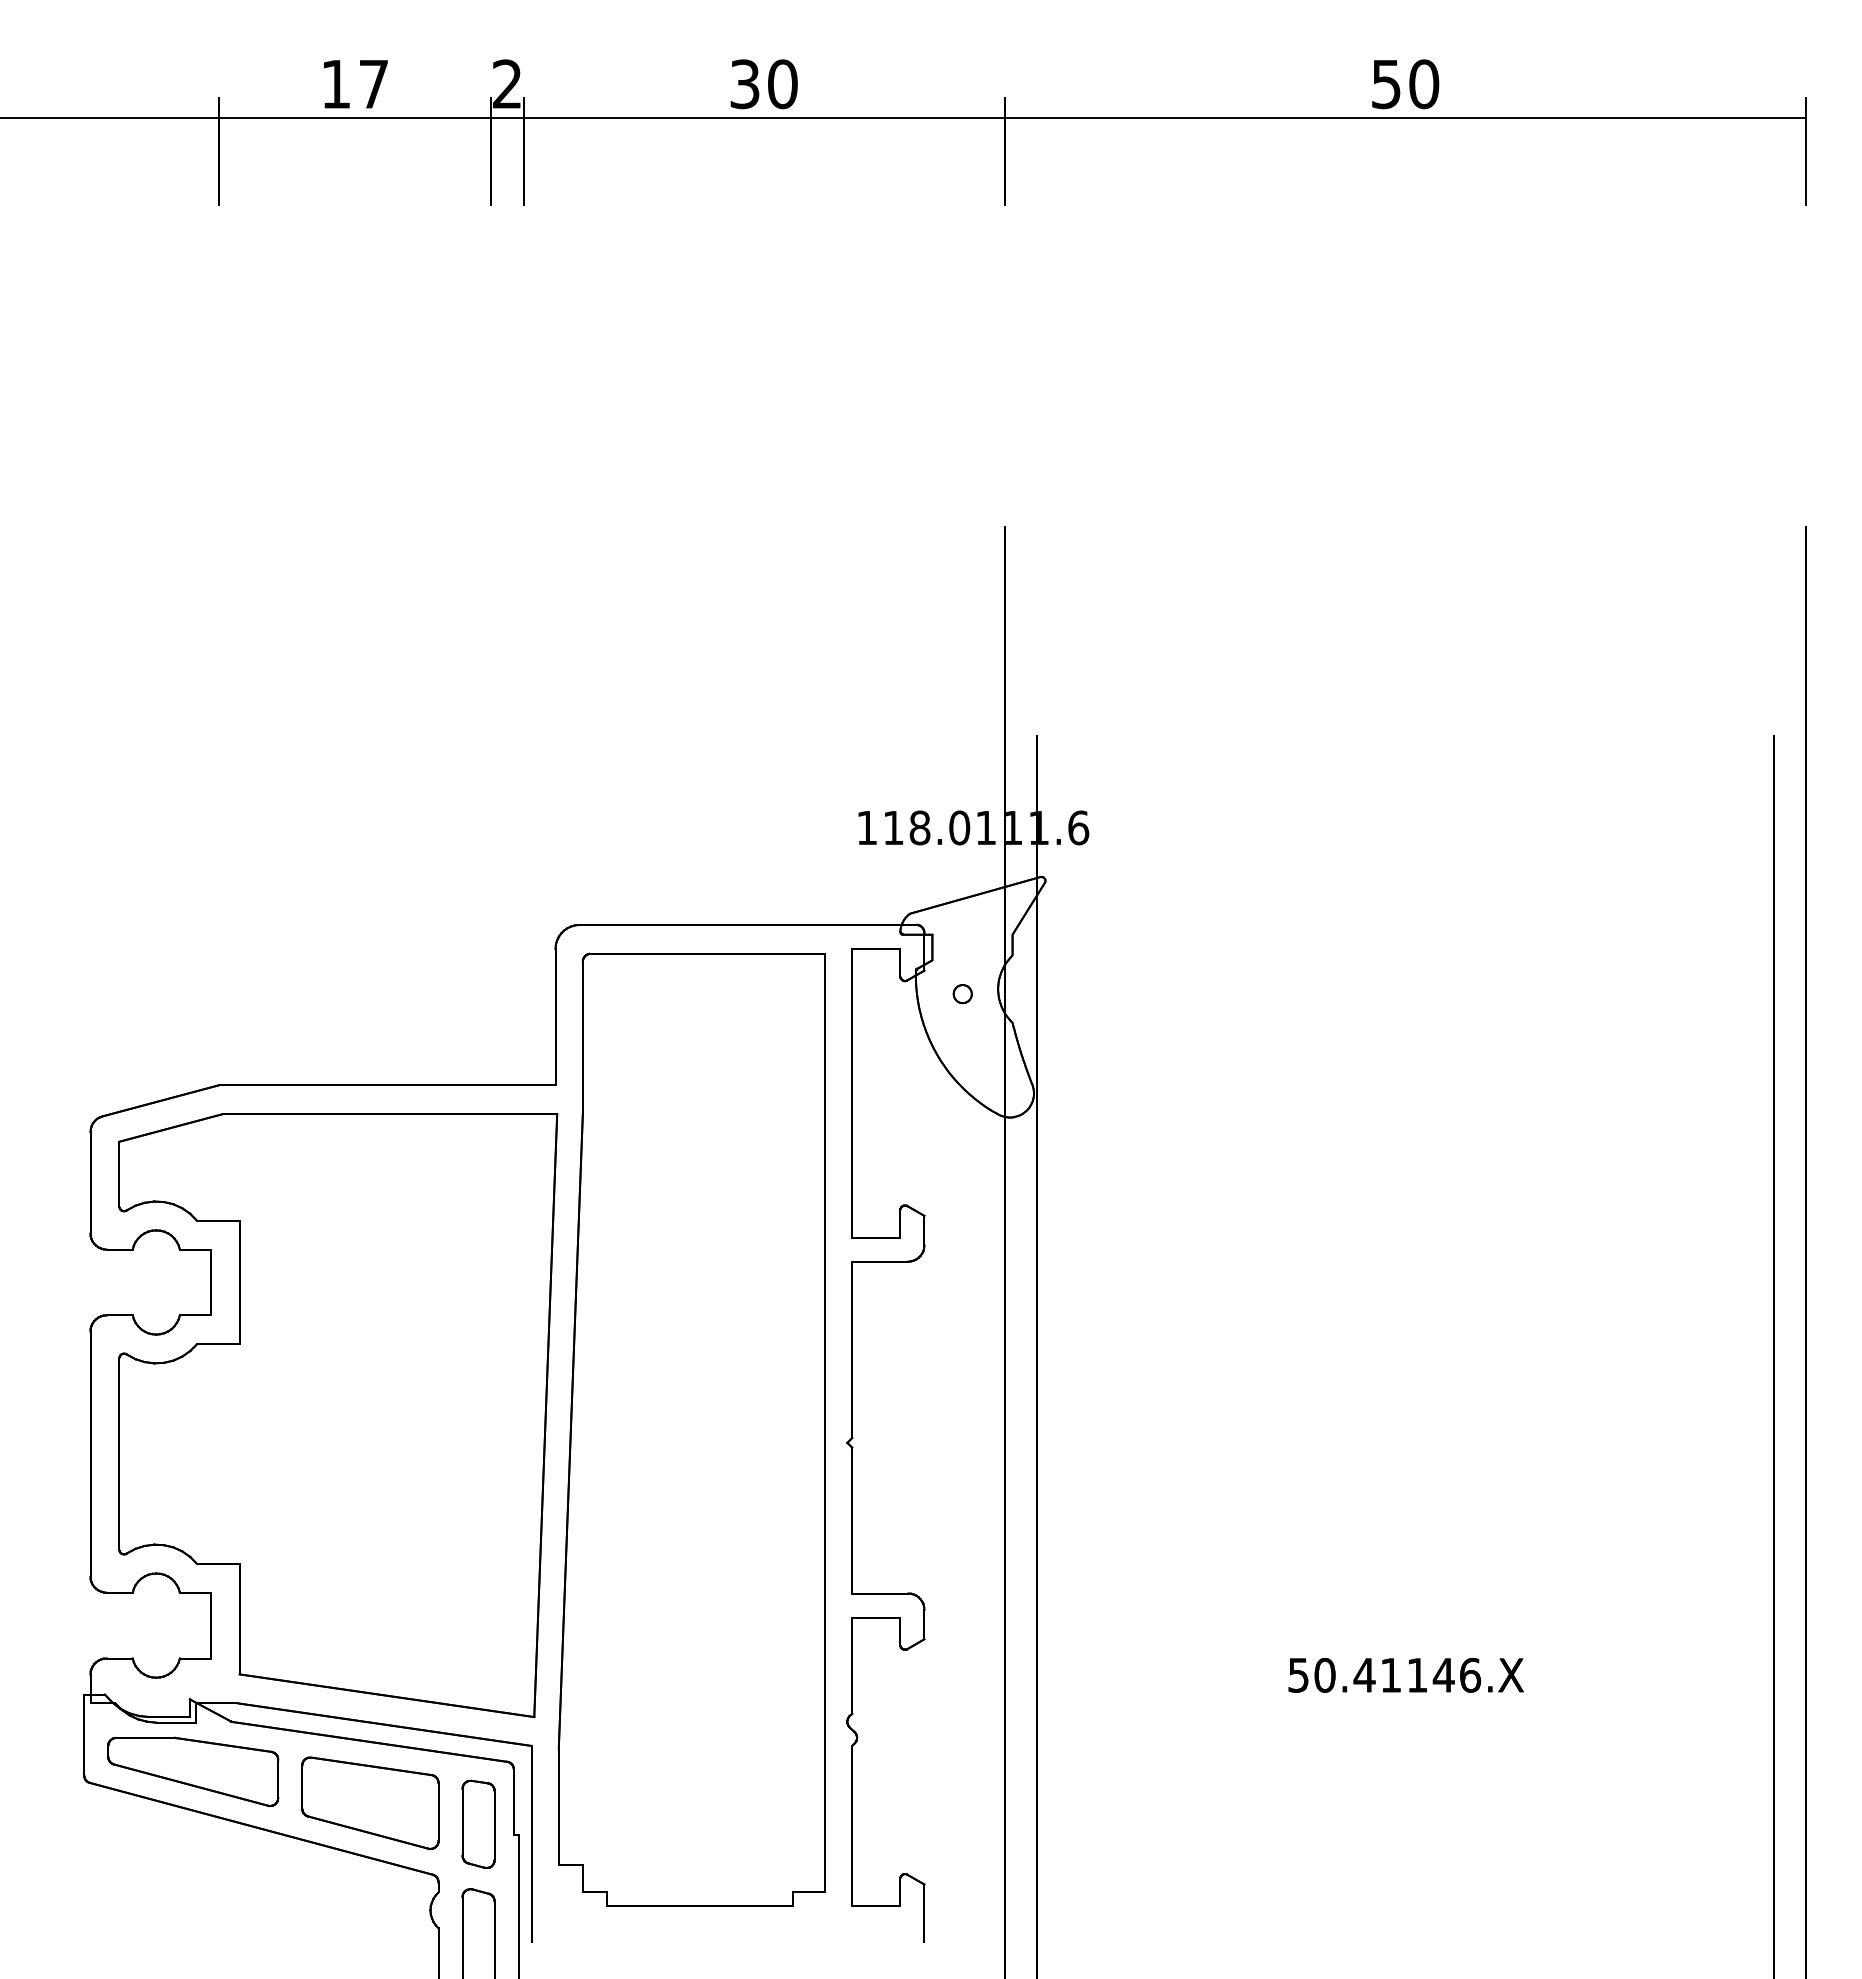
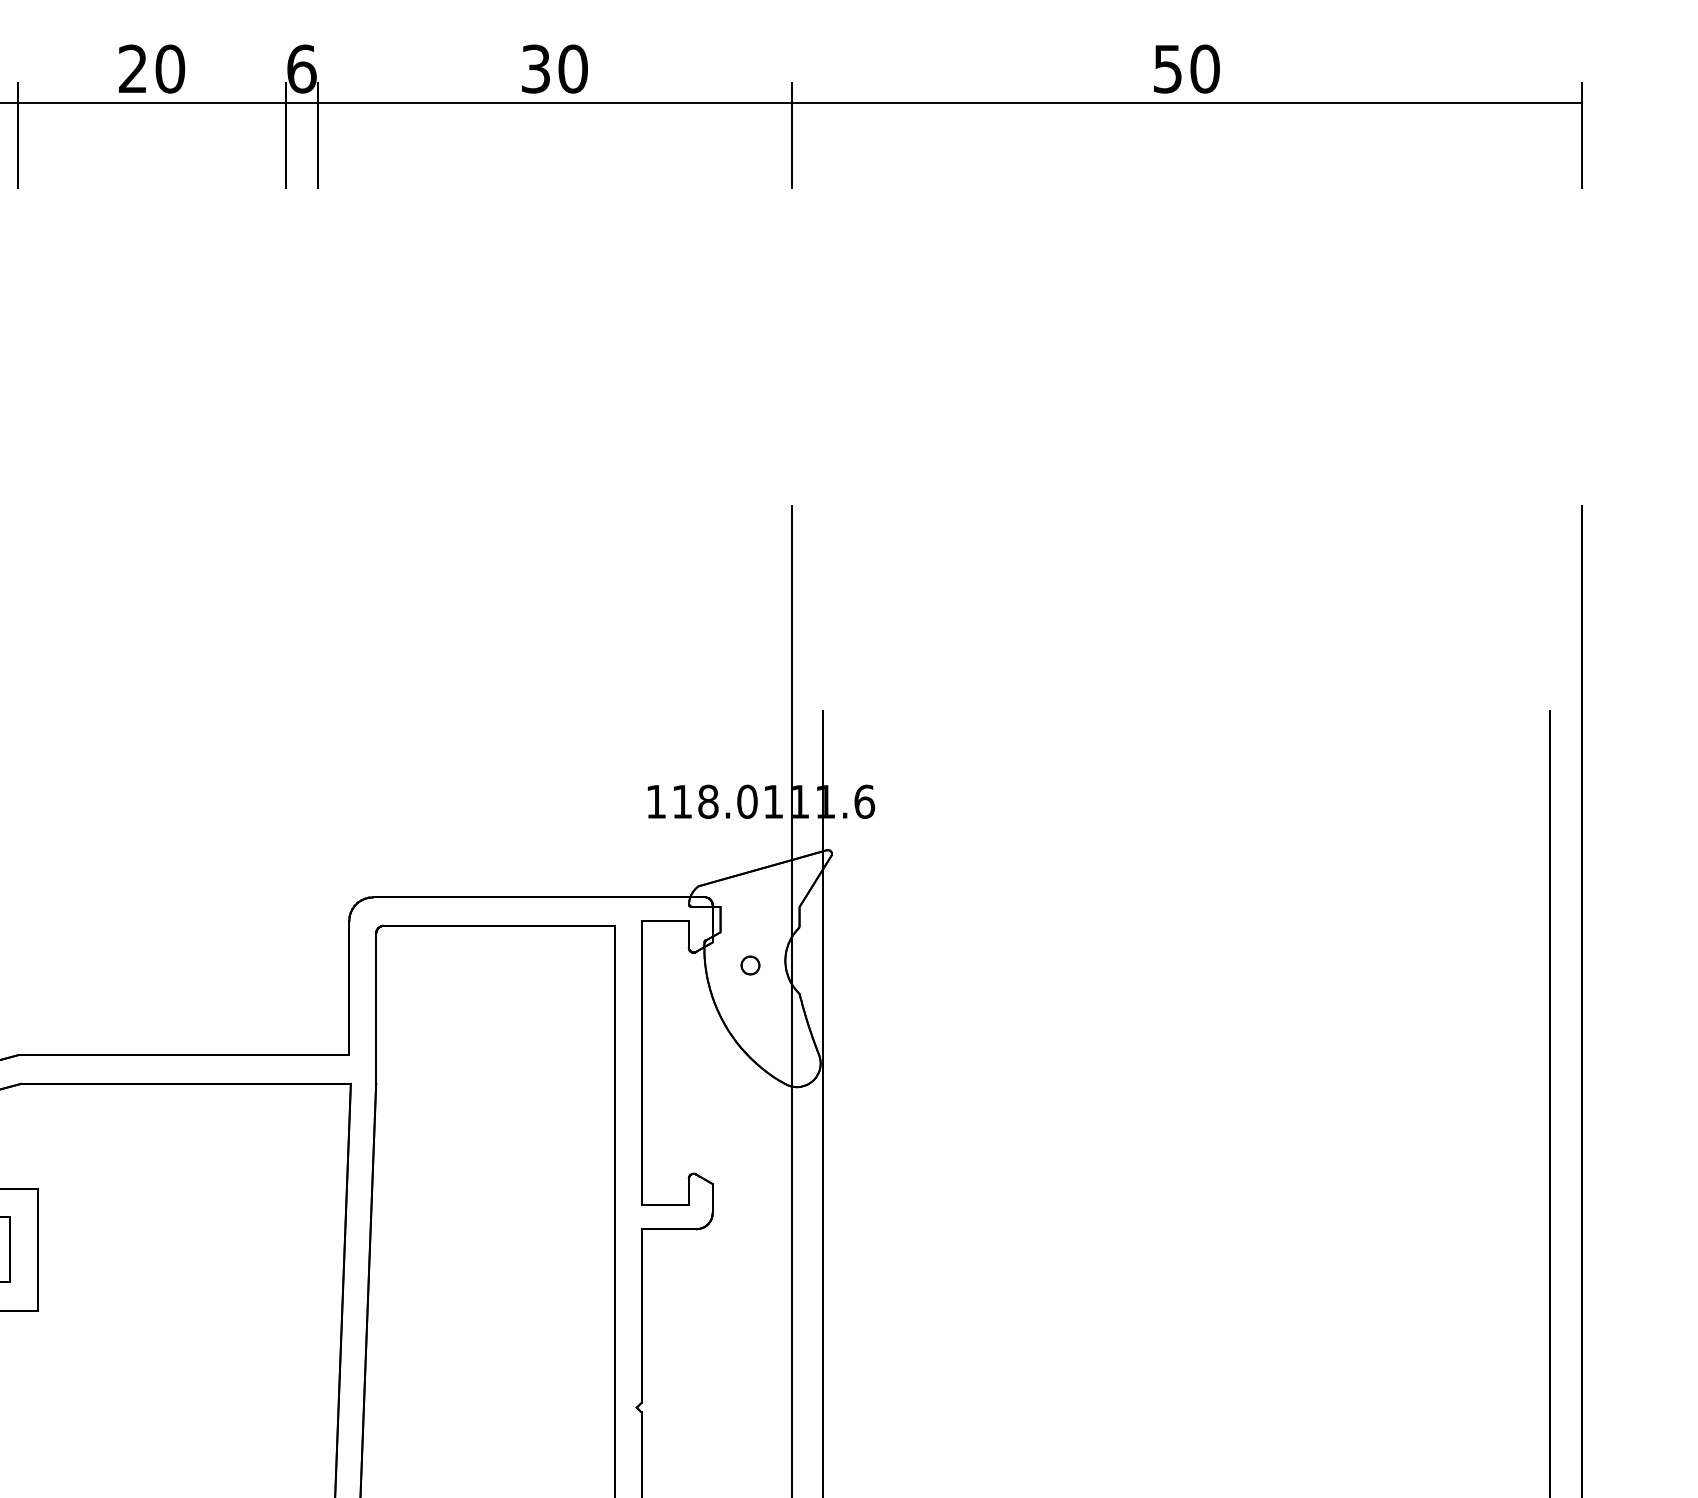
text: (354, 84) -> (151, 69), 17 -> 20
text: (507, 84) -> (301, 69), 2 -> 6

